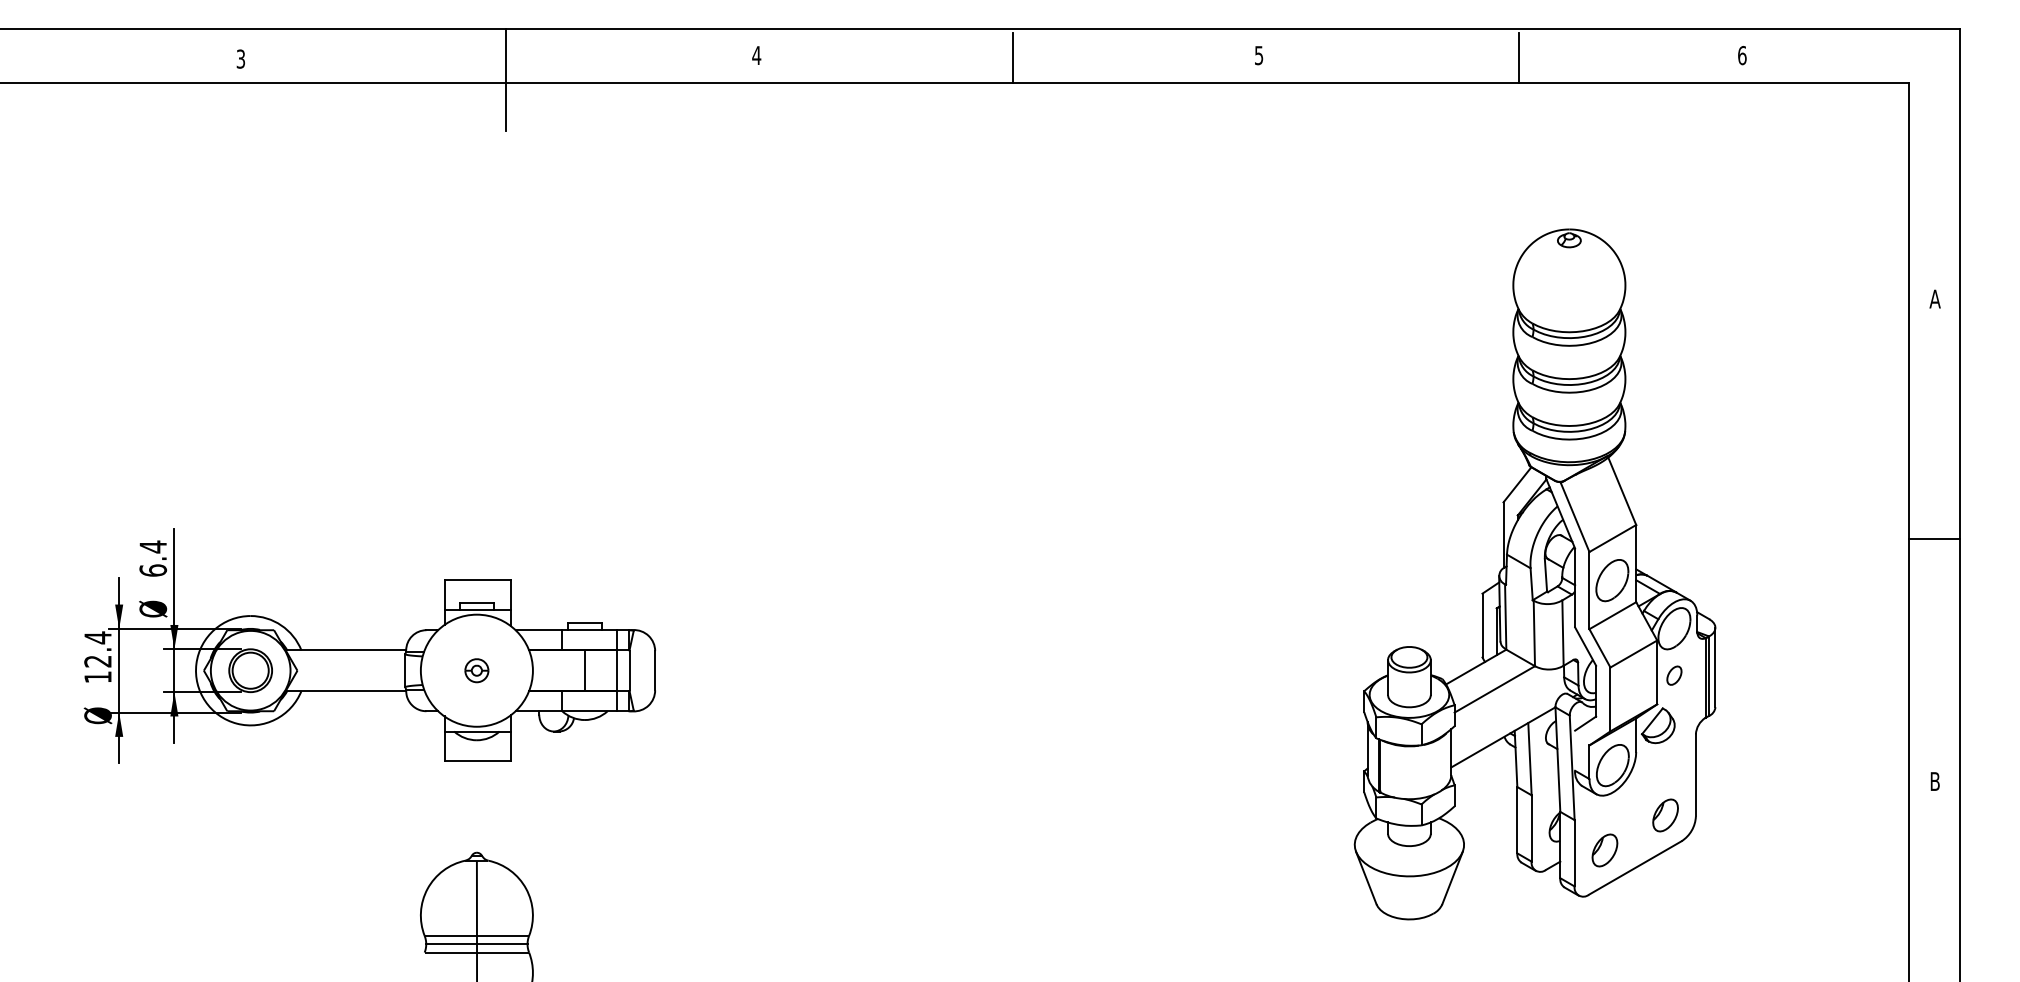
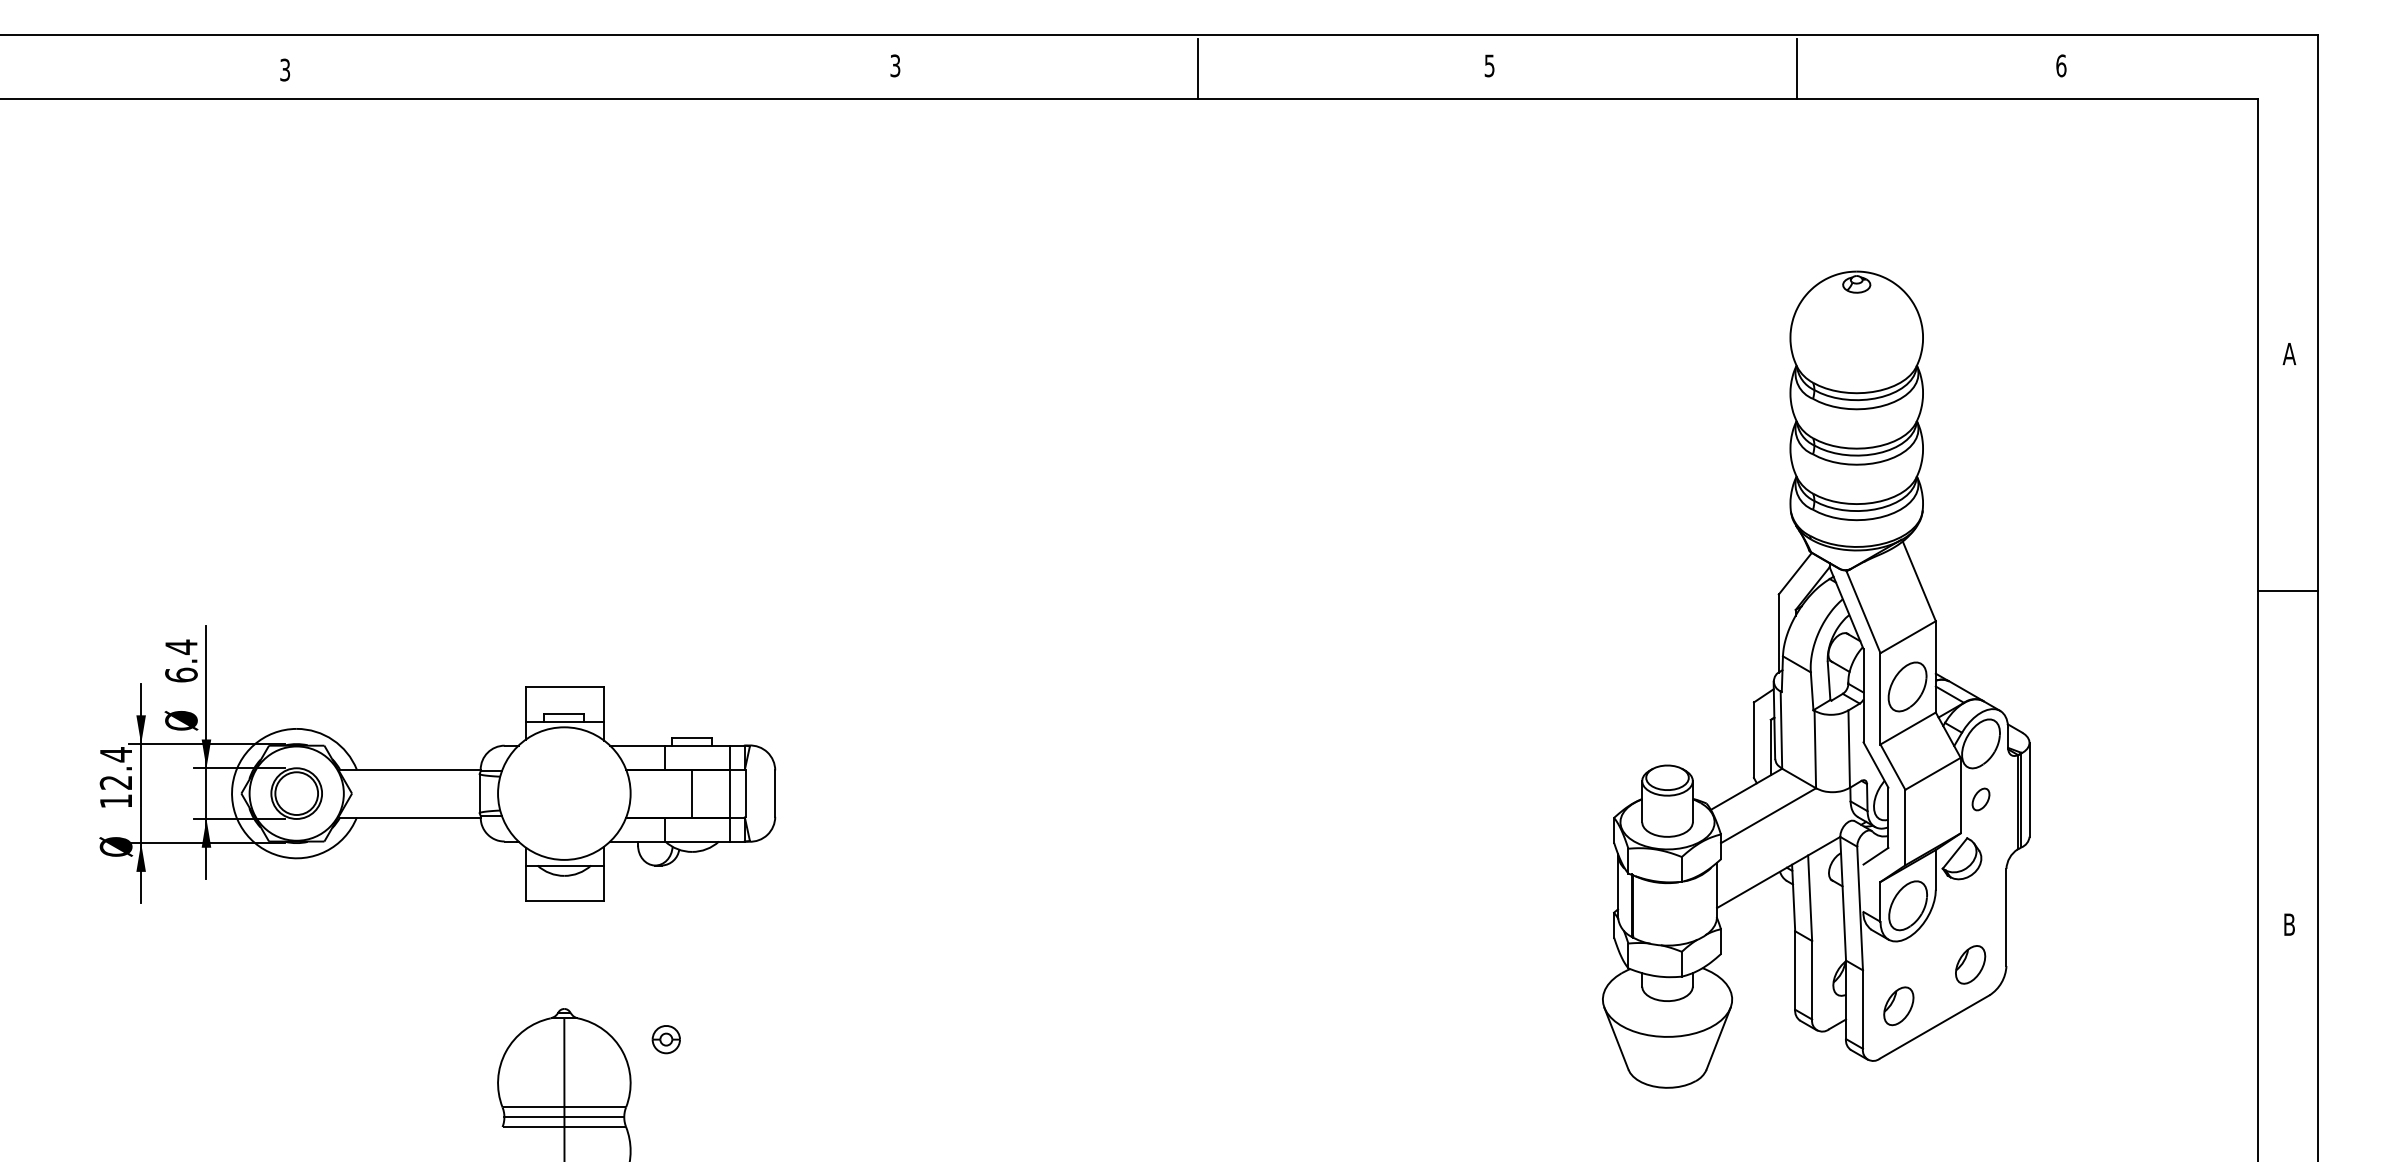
text: (756, 55) -> (895, 65), 4 -> 3
line: (505, 79) -> (598, 94), removed
line: (1934, 538) -> (2288, 590), moved
part: (476, 670) -> (665, 1039), moved

